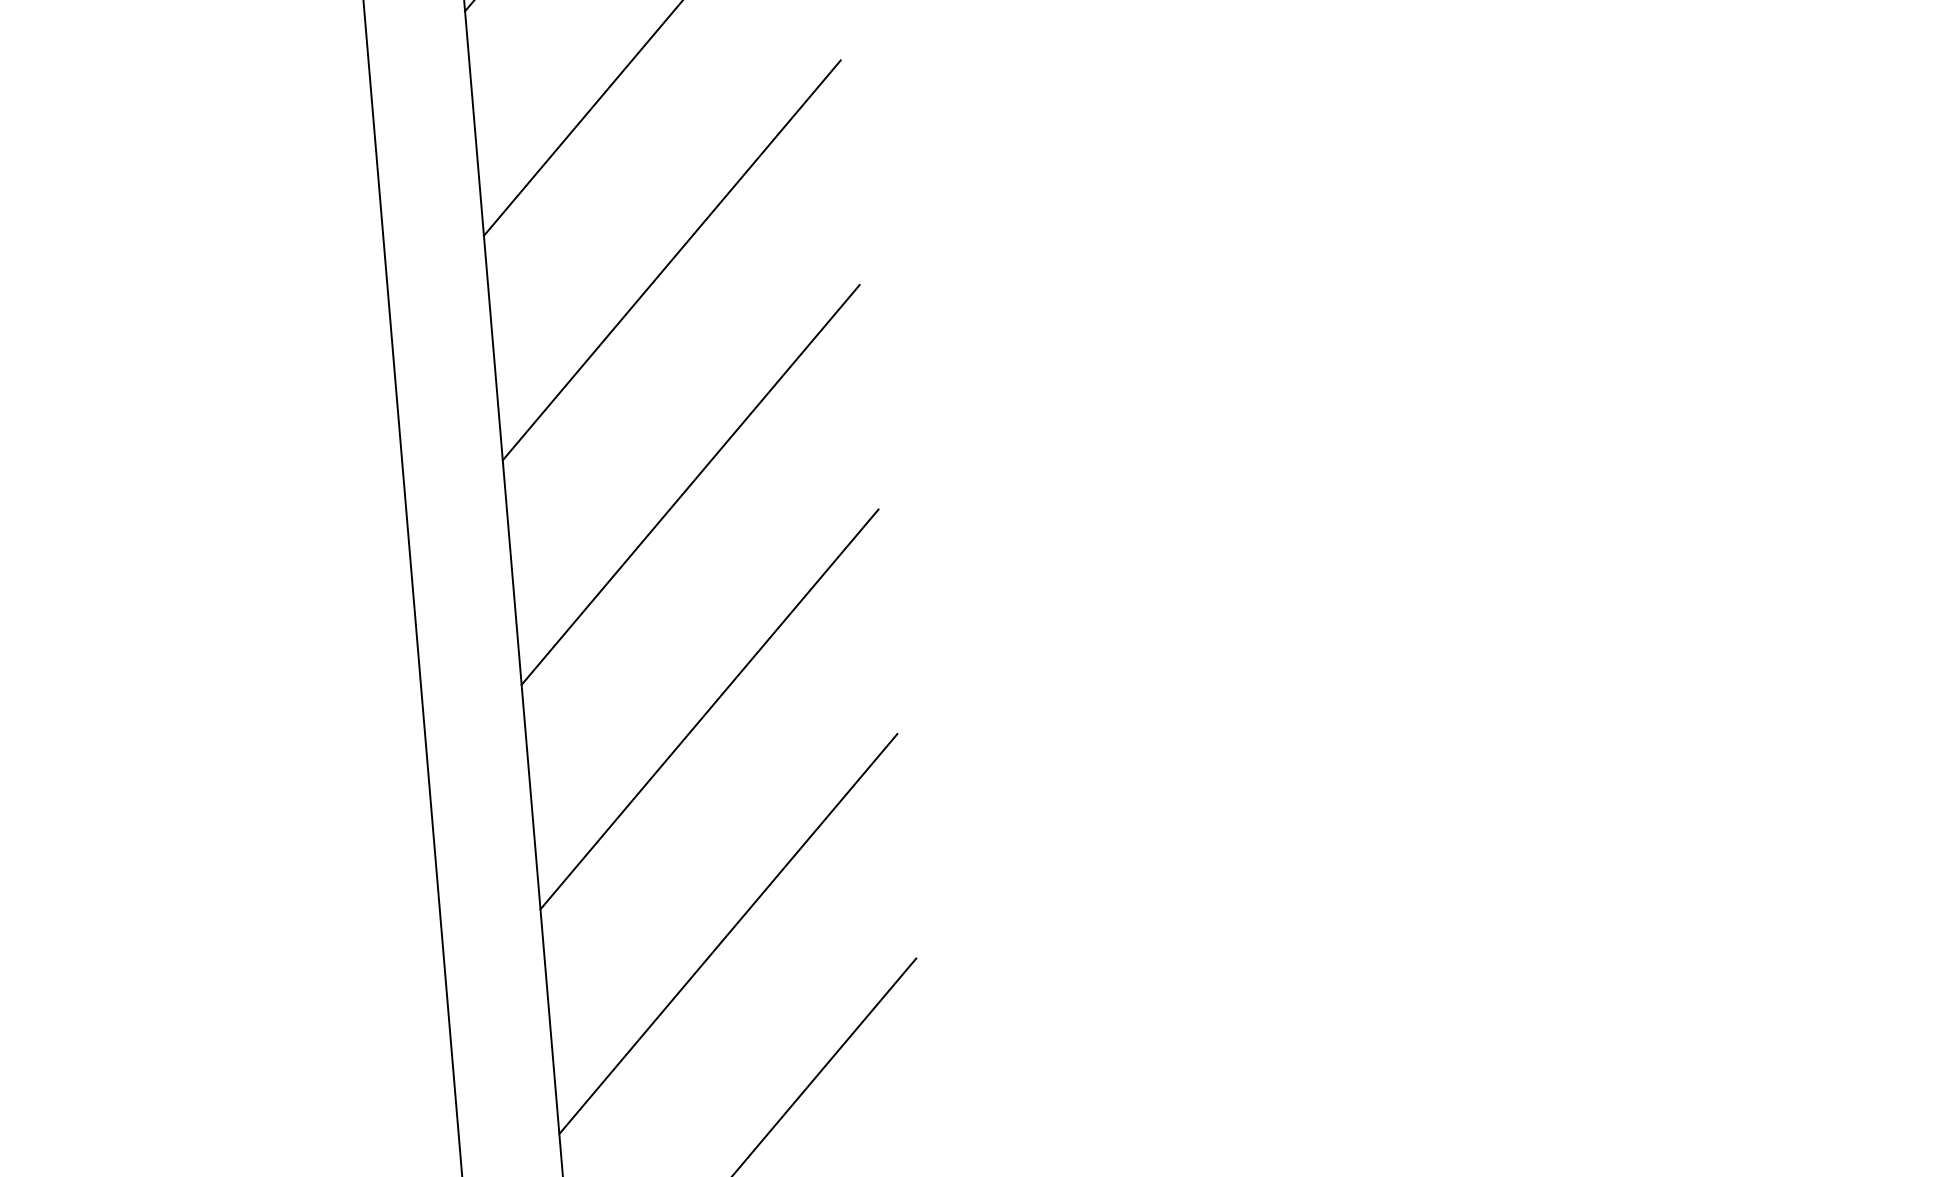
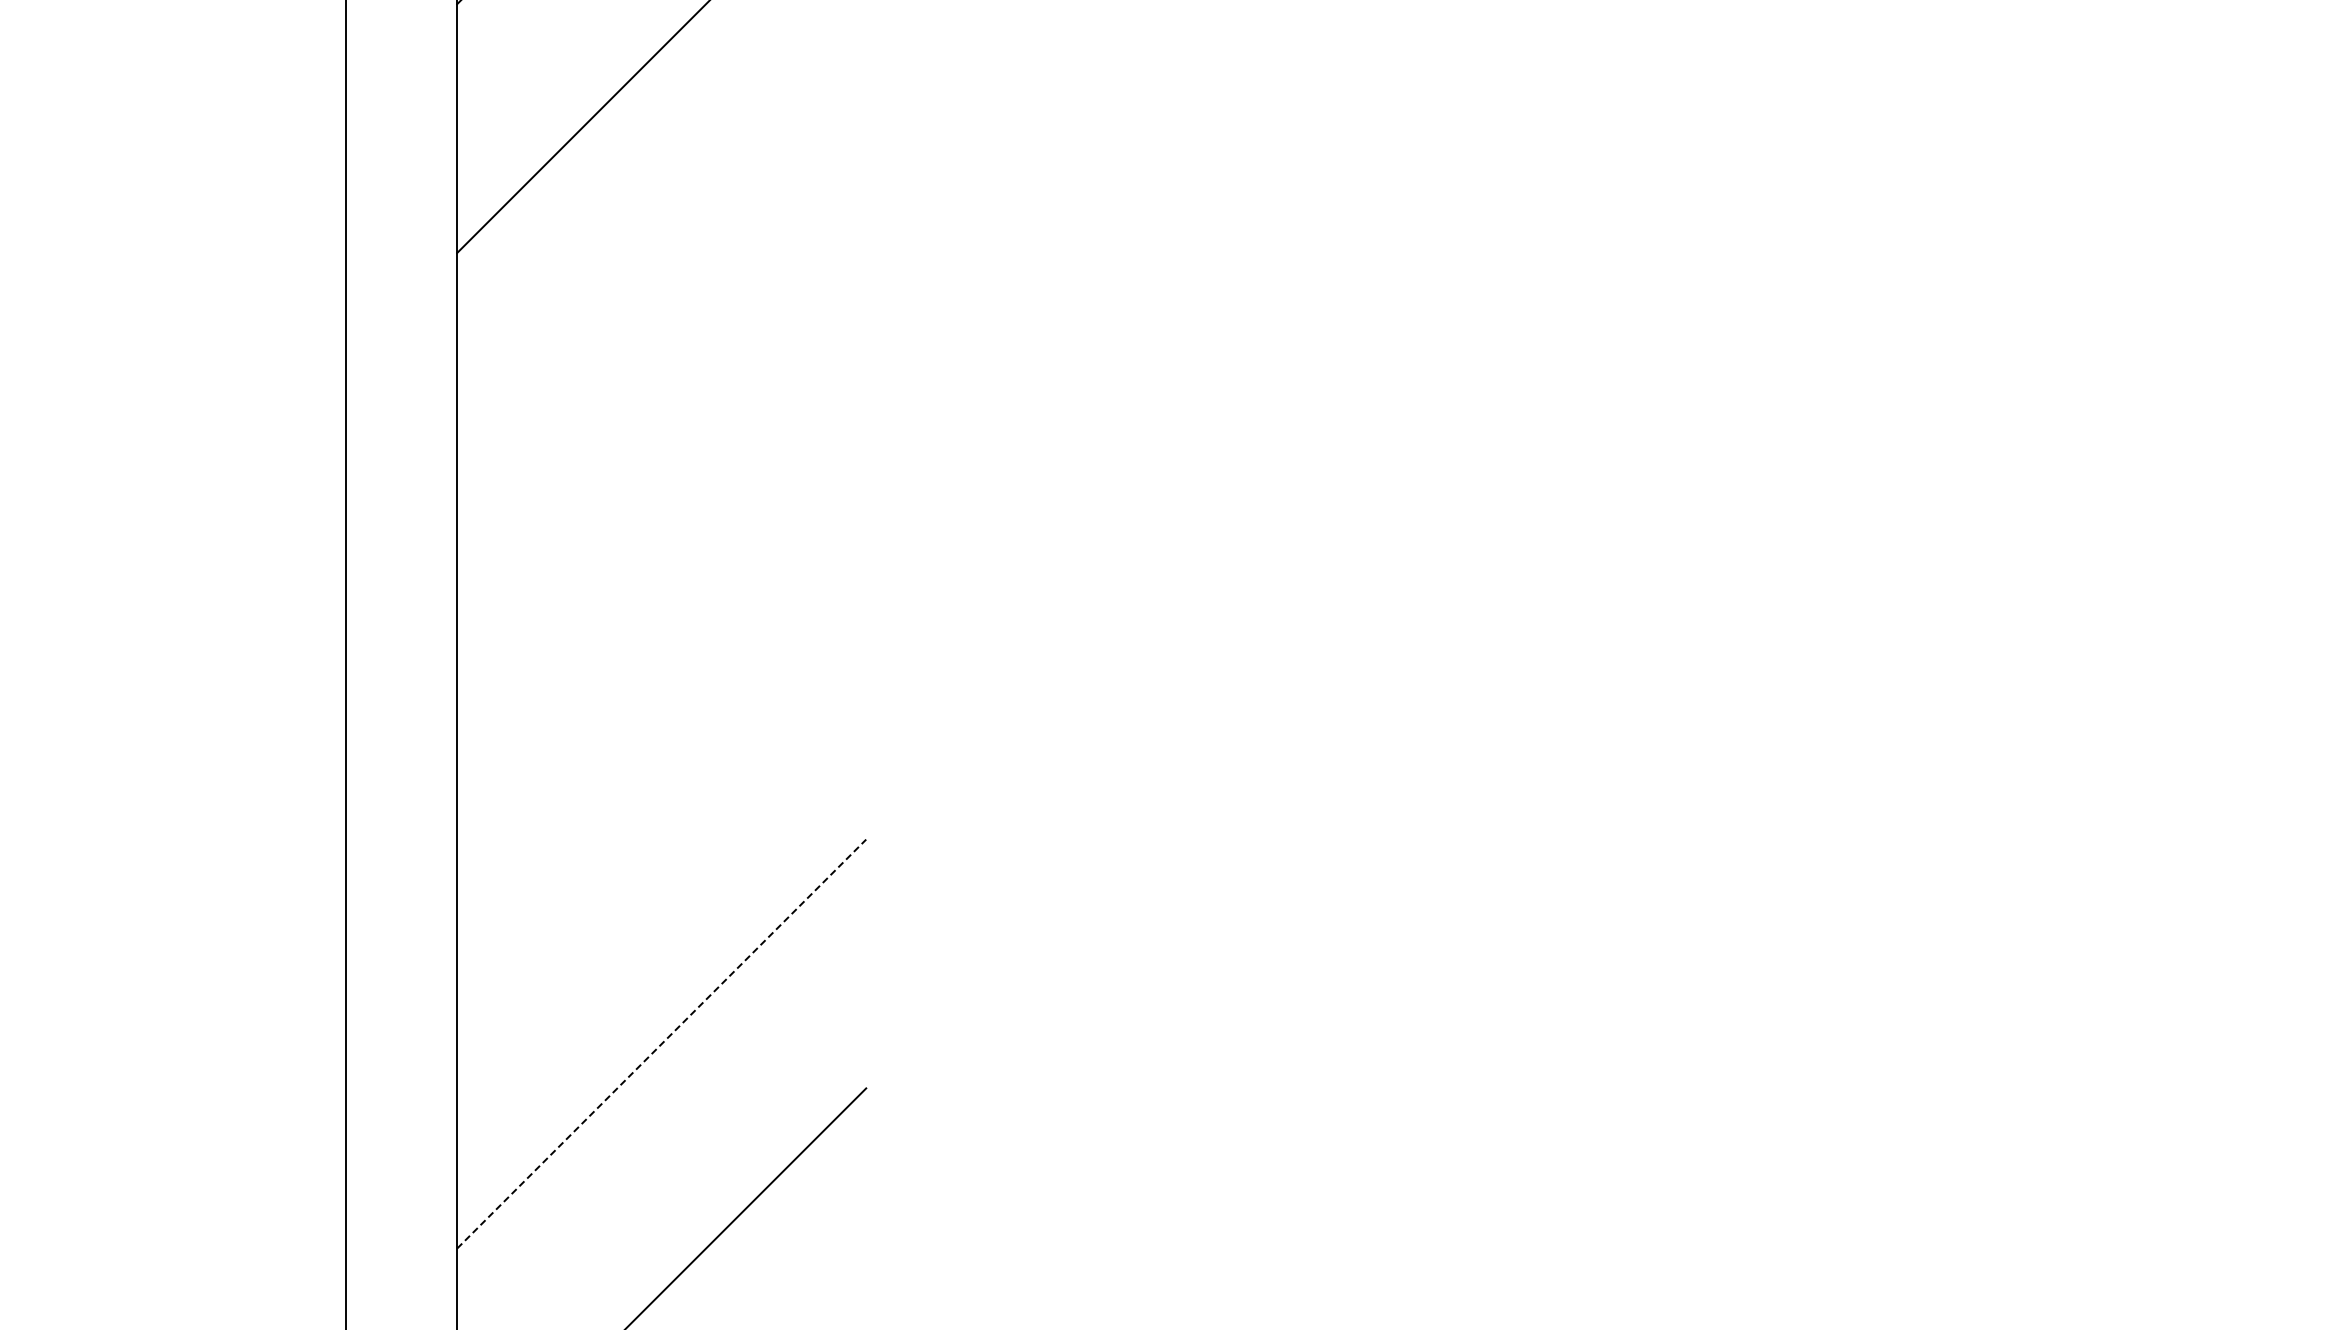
line: (671, 259) -> (661, 296), removed
line: (690, 484) -> (661, 545), removed
line: (709, 708) -> (661, 794), removed
line: (729, 933) -> (662, 1043), solid -> dashed

